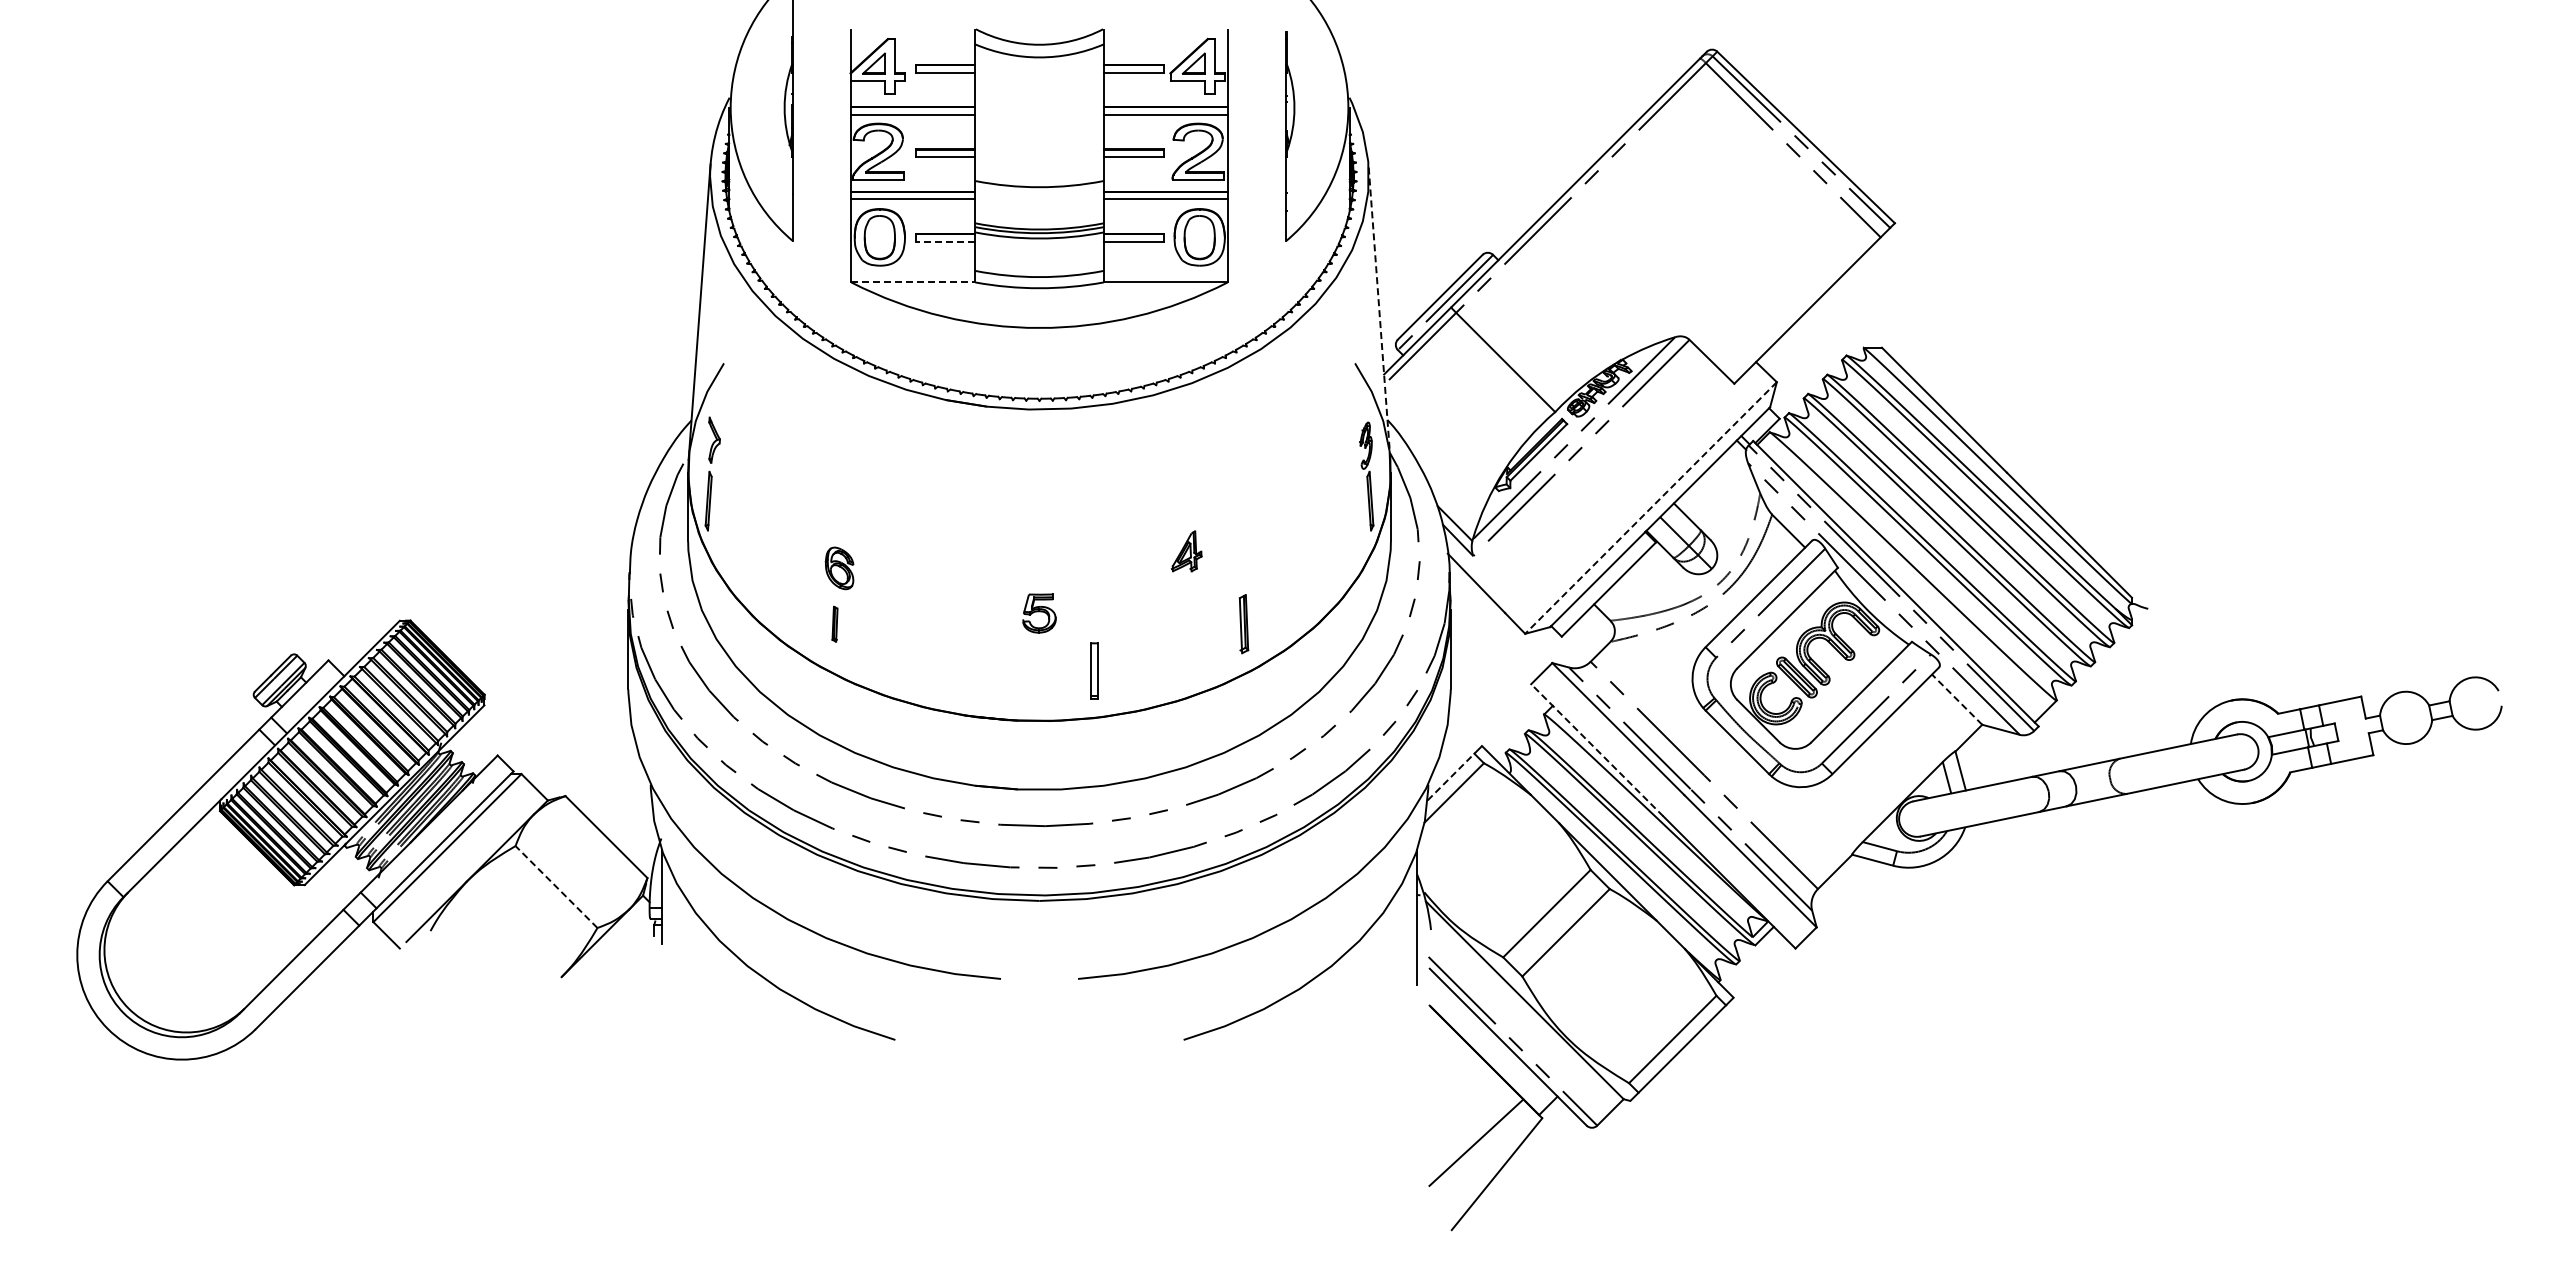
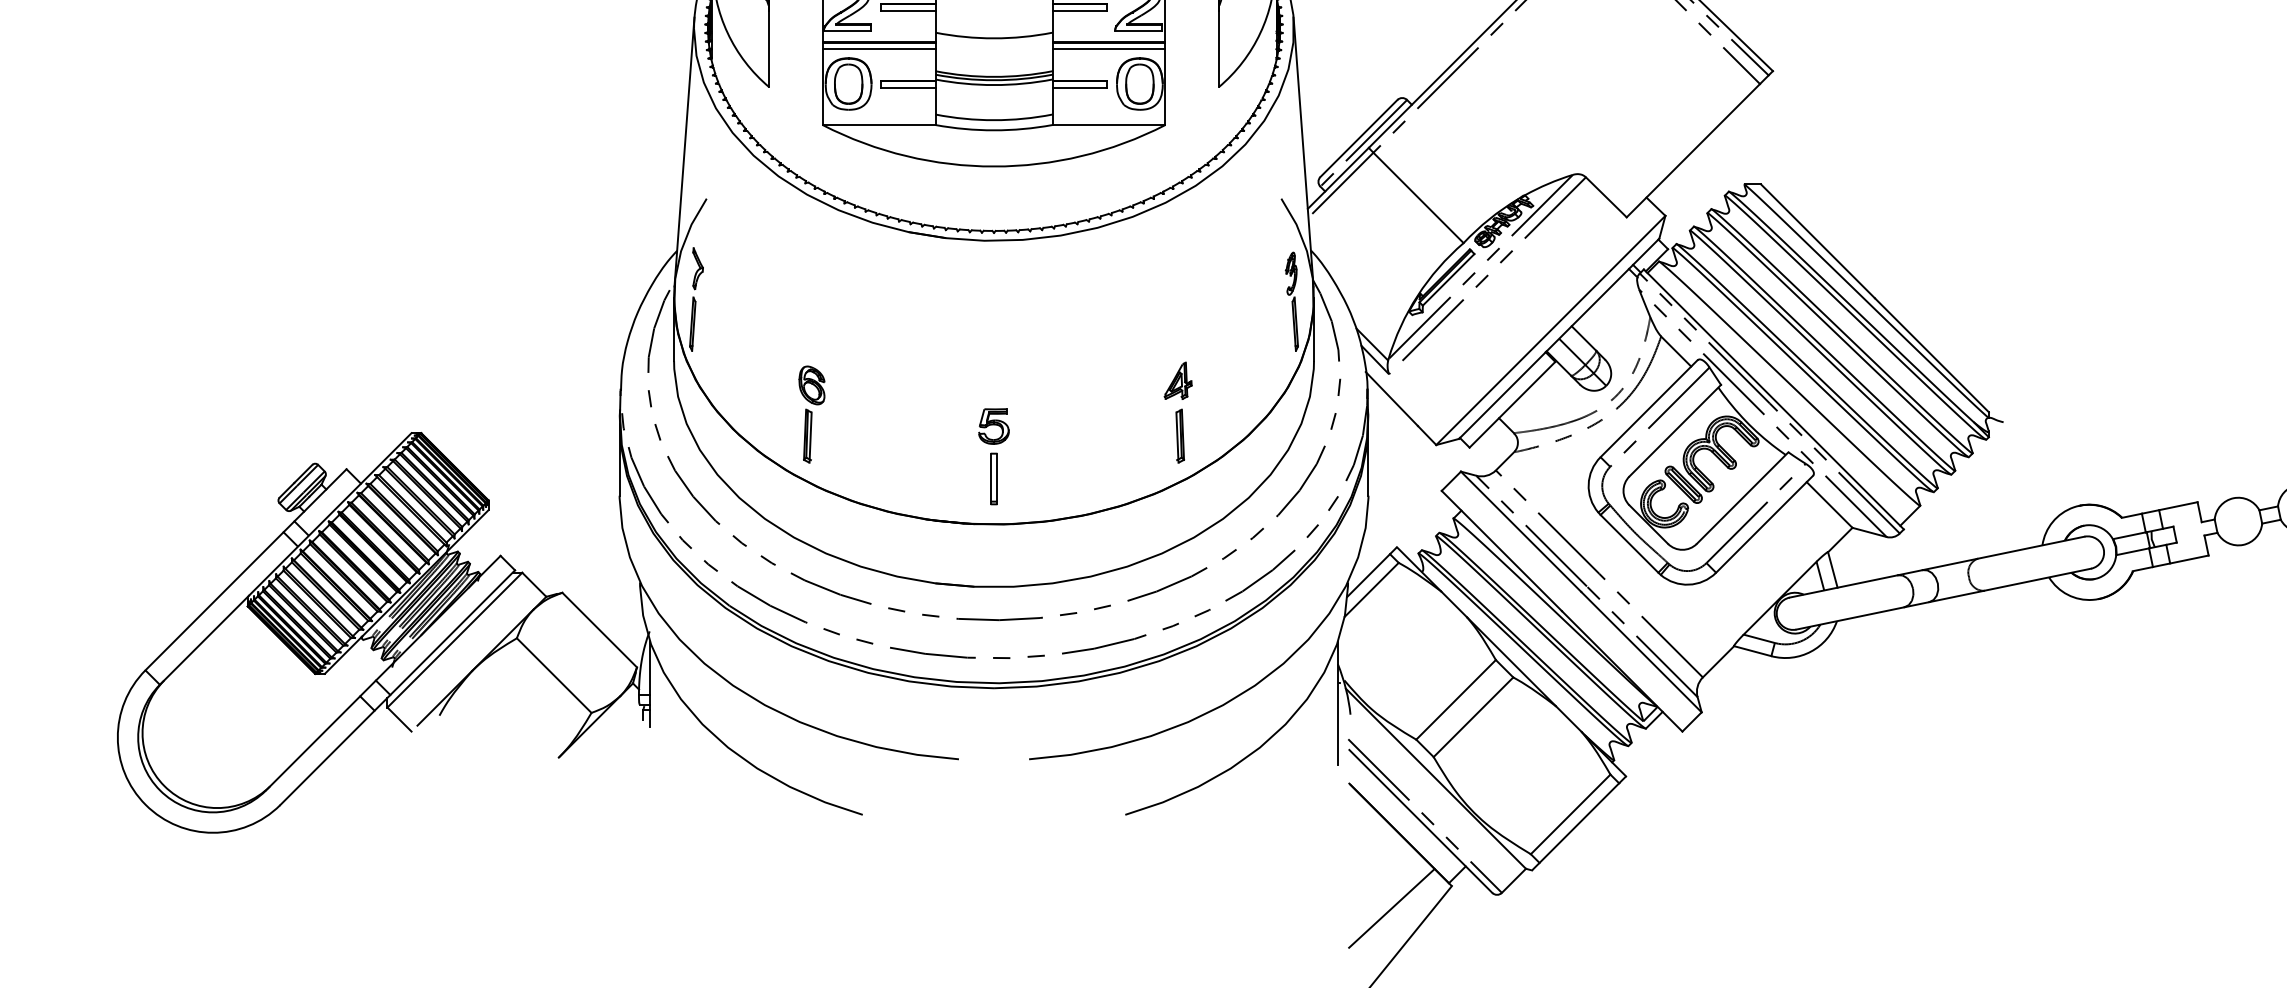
line: (945, 241) -> (908, 87), dashed -> solid
line: (913, 282) -> (879, 125), dashed -> solid
line: (1379, 311) -> (1303, 151), dashed -> solid
line: (1651, 508) -> (1551, 330), dashed -> solid
part: (1186, 551) -> (1177, 380), moved
part: (834, 624) -> (807, 436), size x1.67
part: (1094, 670) -> (994, 478), moved
line: (1957, 699) -> (1829, 504), dashed -> solid
line: (1596, 749) -> (1501, 550), dashed -> solid
line: (1451, 776) -> (1369, 574), dashed -> solid
line: (556, 887) -> (554, 676), dashed -> solid

